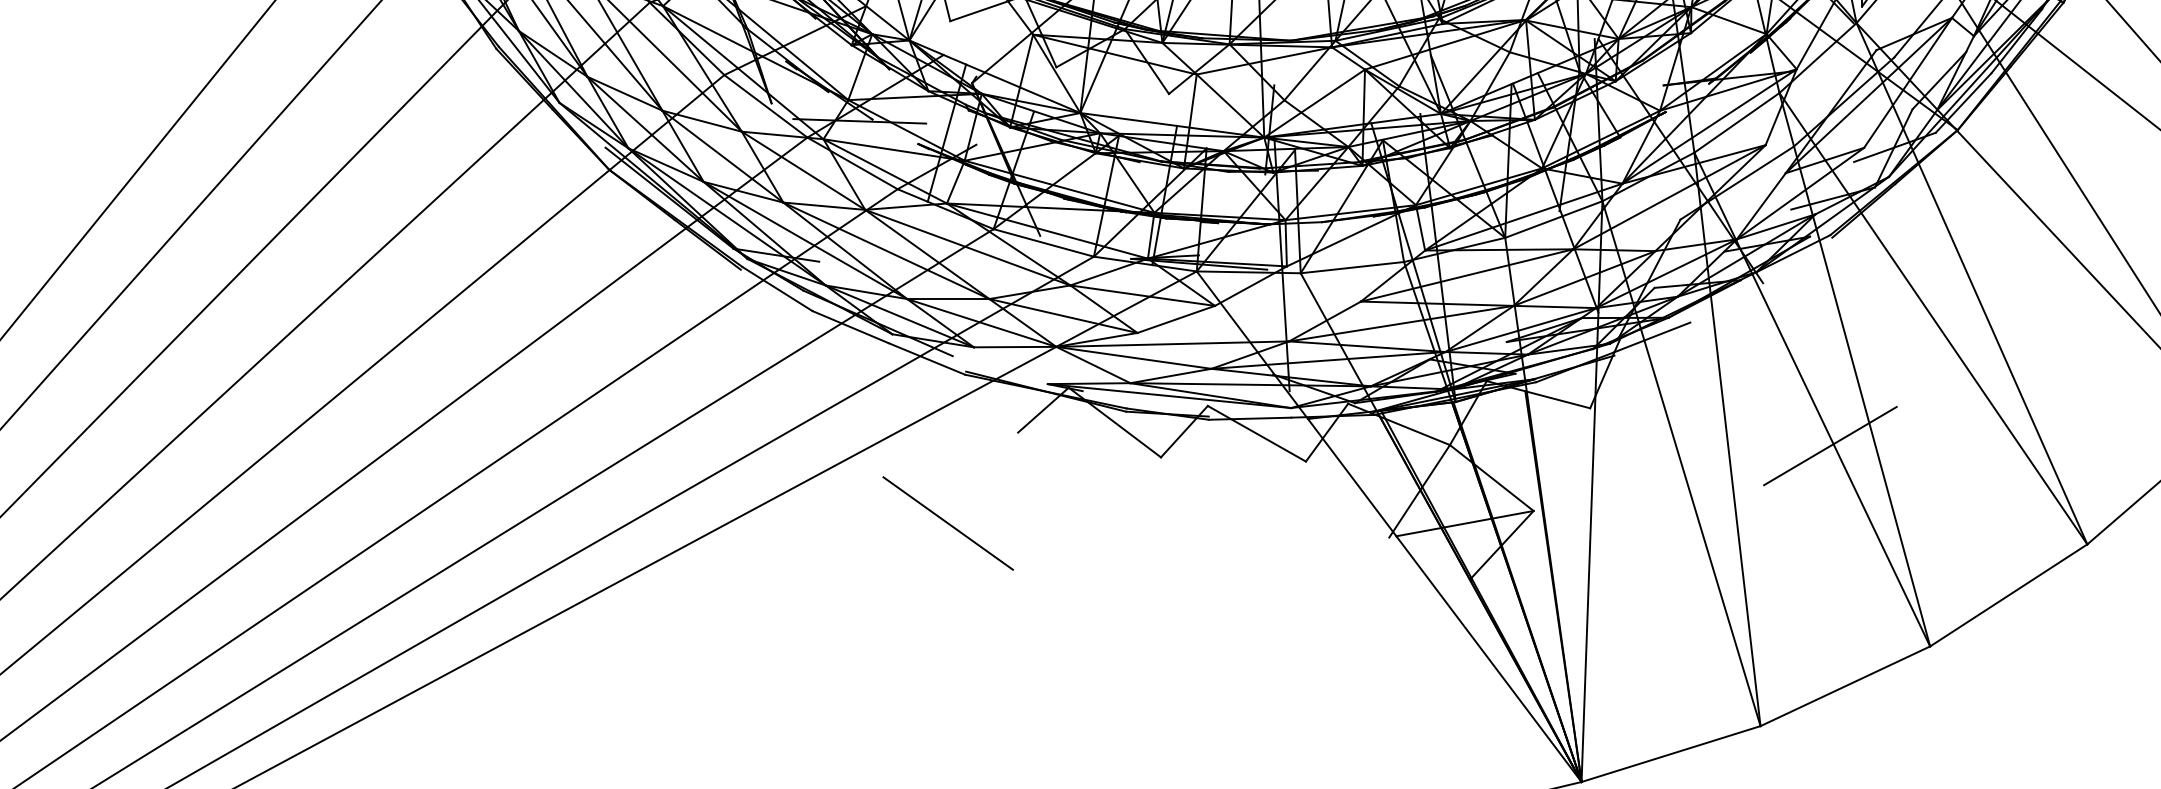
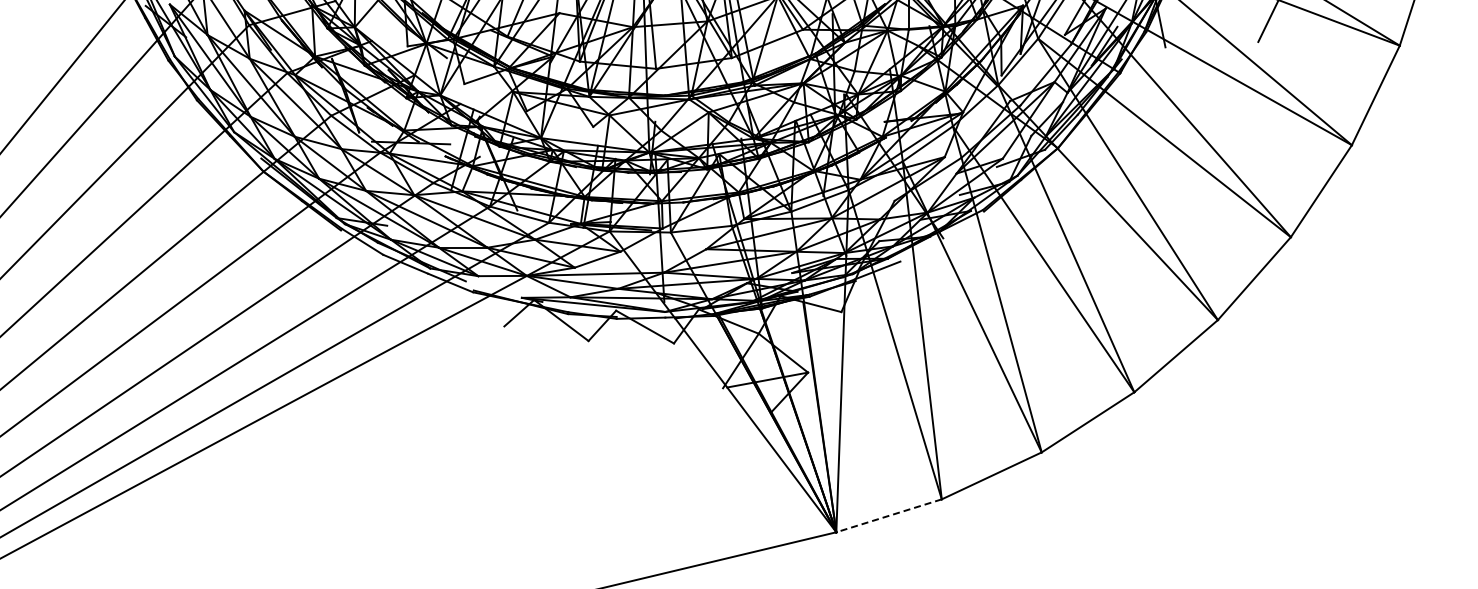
line: (1829, 446) -> (982, 334), removed
line: (948, 522) -> (463, 379), removed
line: (1670, 753) -> (888, 515), solid -> dashed

